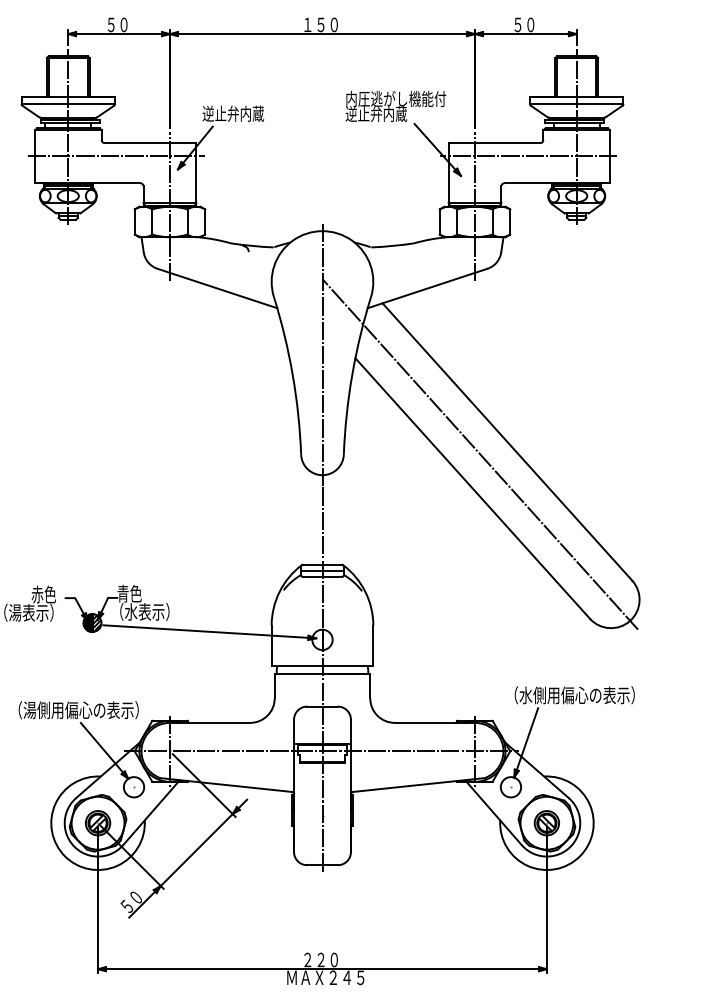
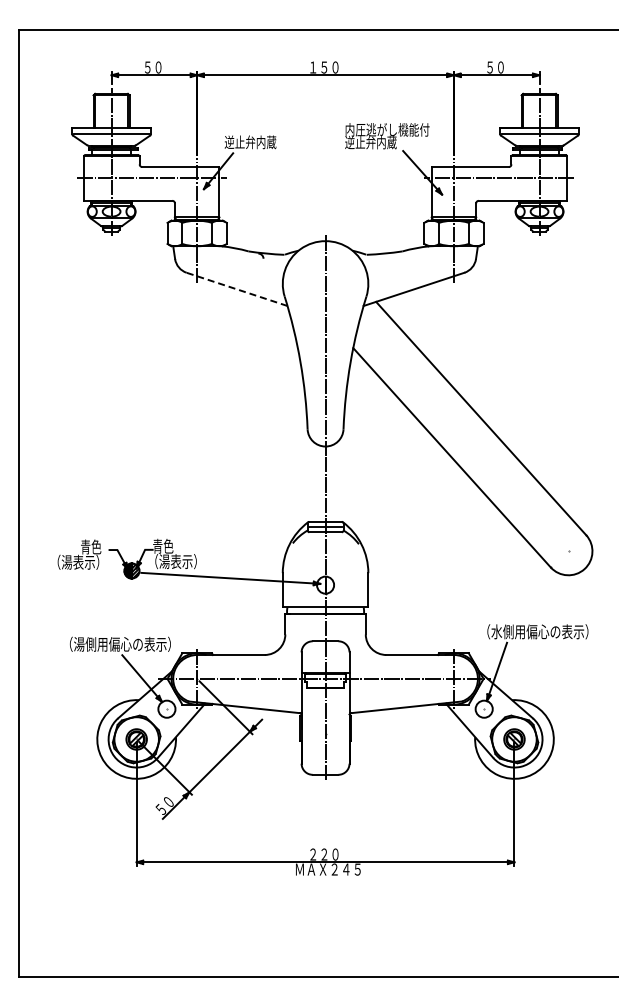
line: (216, 288) -> (236, 289), solid -> dashed
line: (480, 453) -> (458, 428), removed
text: (37, 595) -> (85, 547), 赤色 -> 青色
text: (131, 611) -> (164, 561), （水表示） -> （湯表示）

